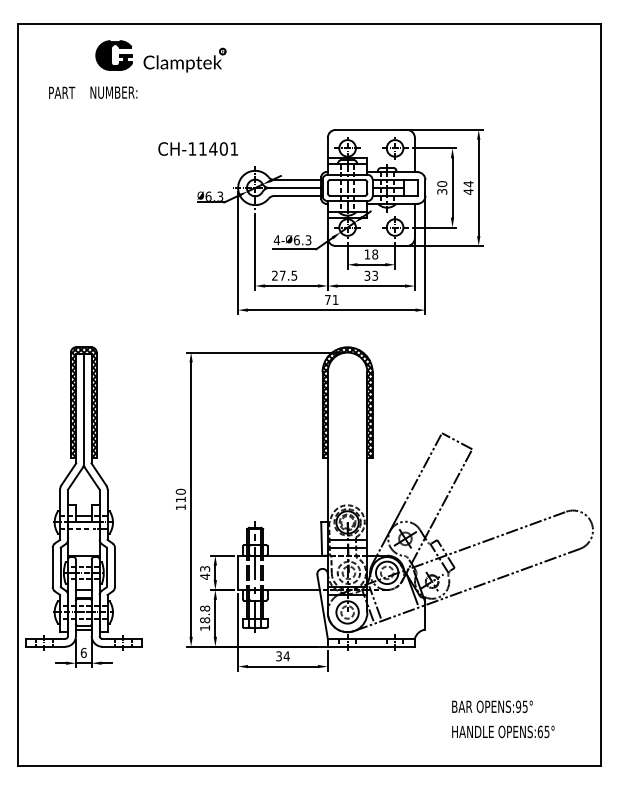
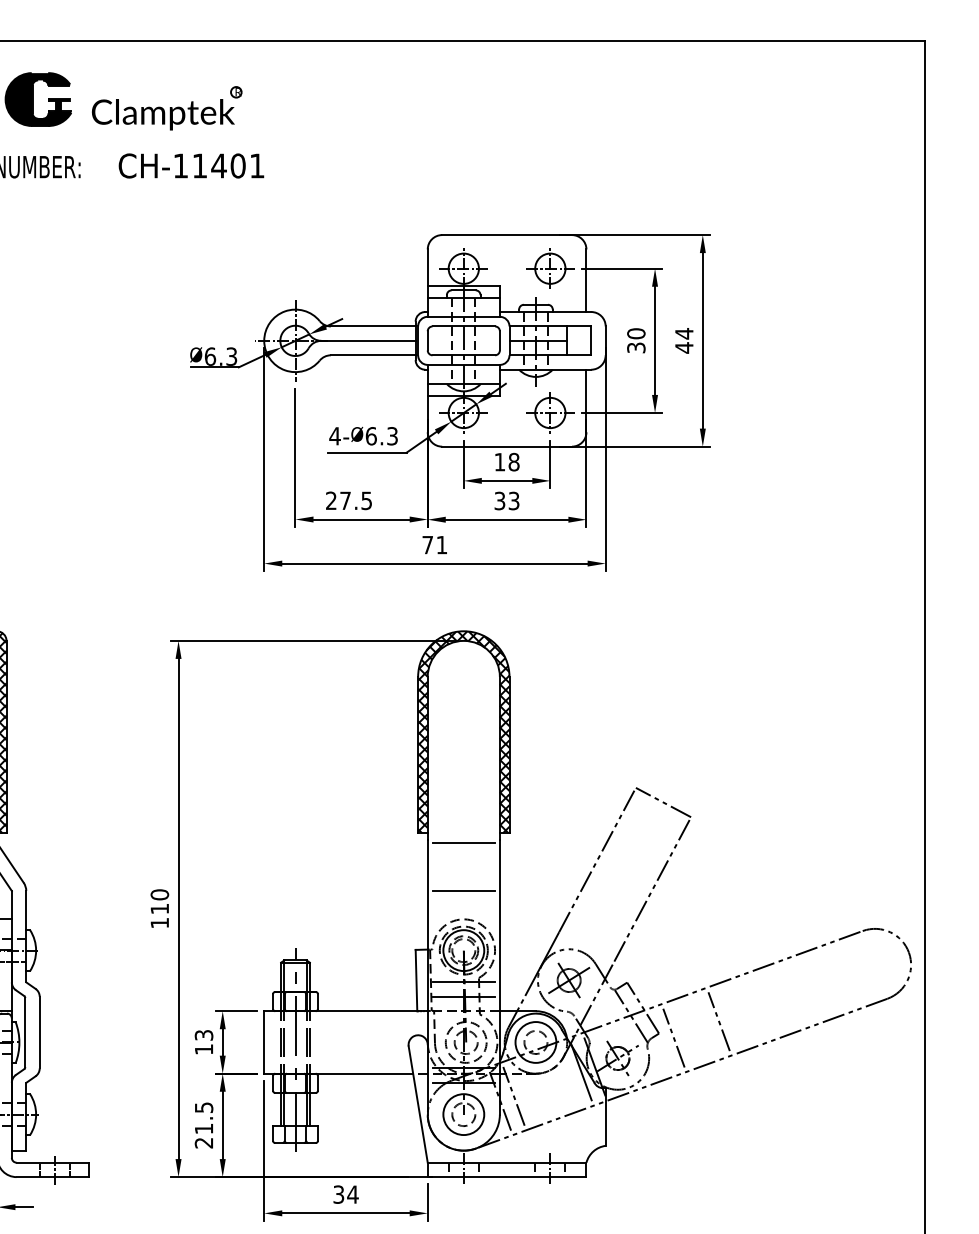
text: (197, 148) -> (190, 165), moved
line: (347, 463) -> (463, 843), added
line: (347, 489) -> (463, 890), added
line: (487, 561) -> (718, 1021), added
line: (462, 570) -> (673, 1038), added
text: (204, 576) -> (202, 1049), 43 -> 13
text: (205, 617) -> (204, 1123), 18.8 -> 21.5

